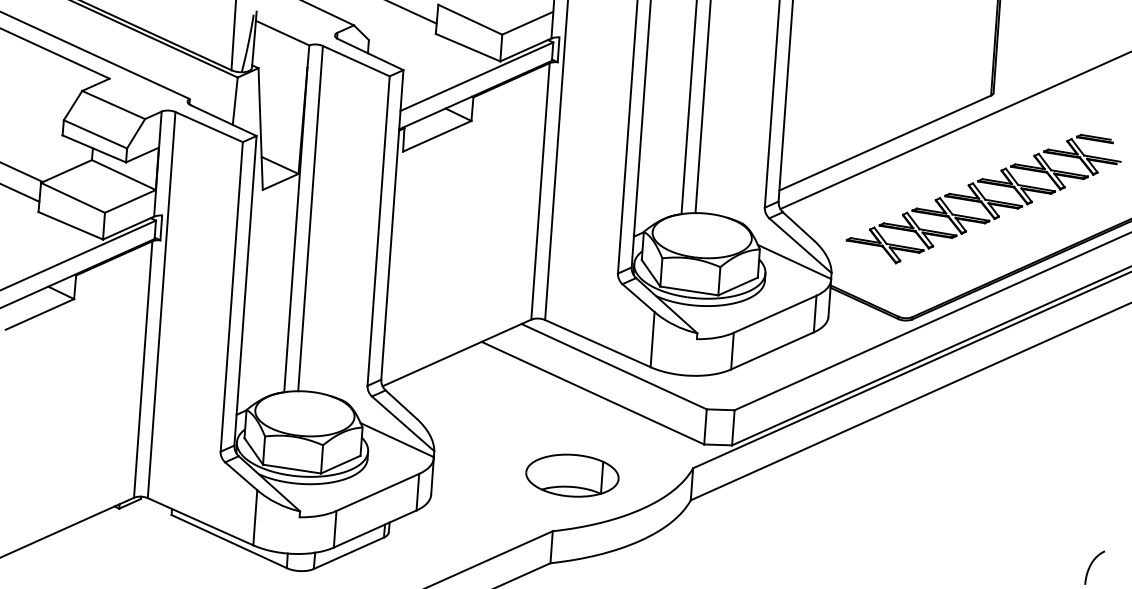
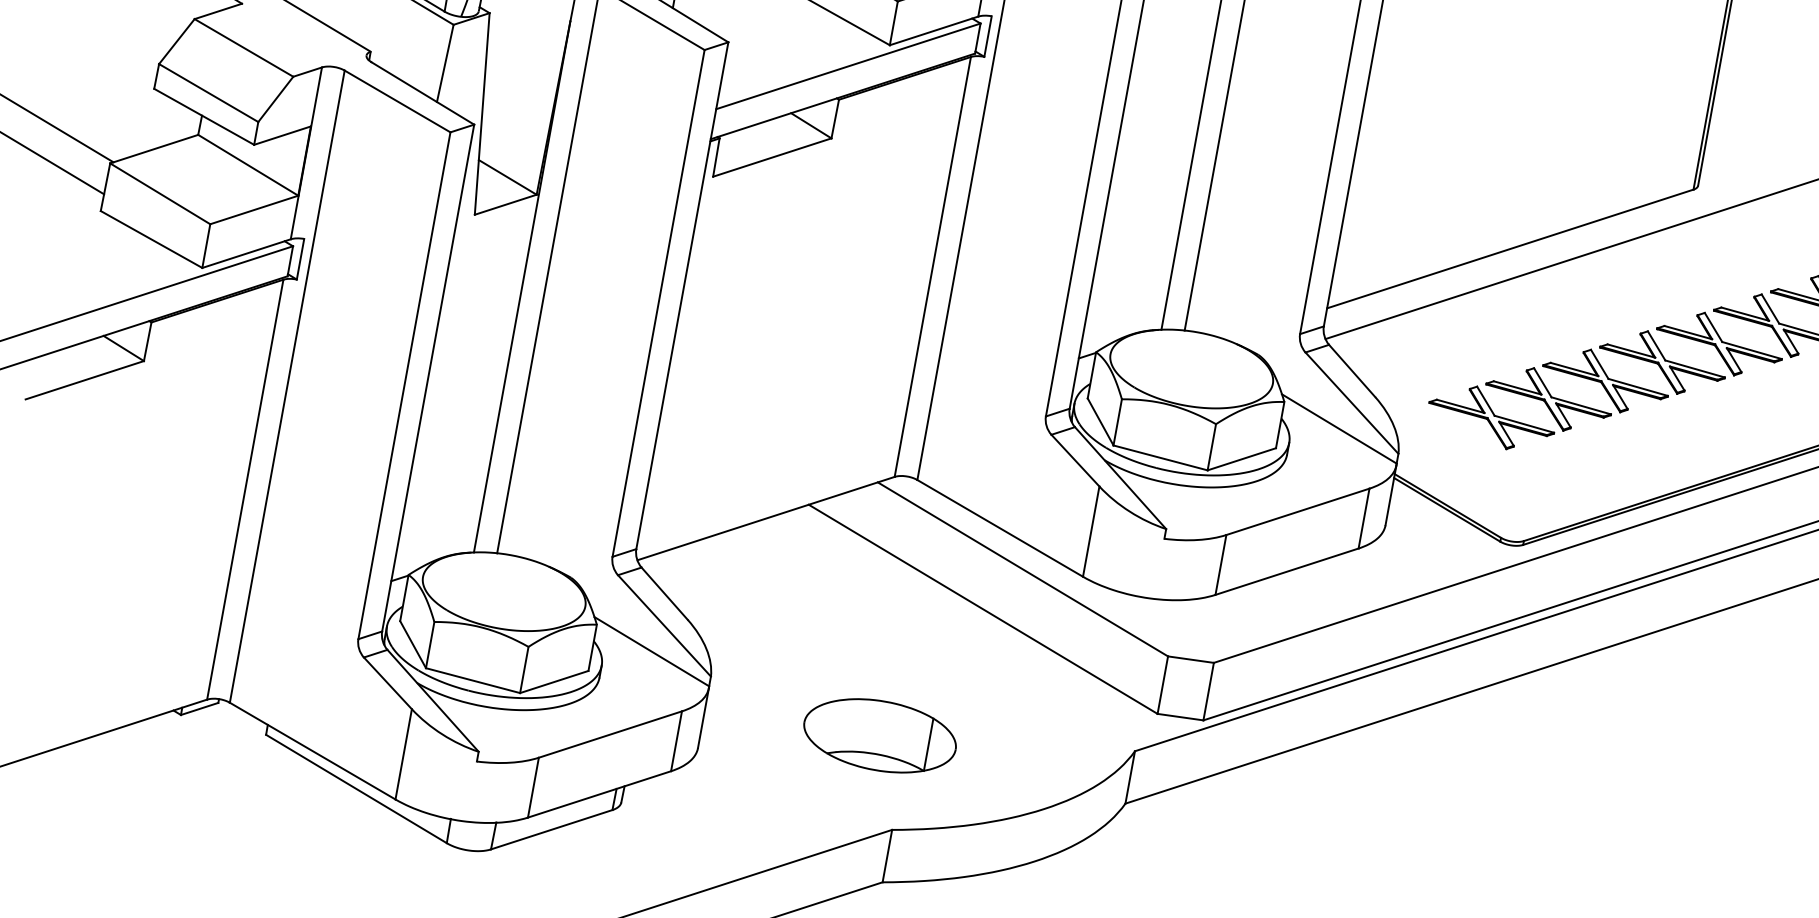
part: (572, 475) -> (880, 735), moved

